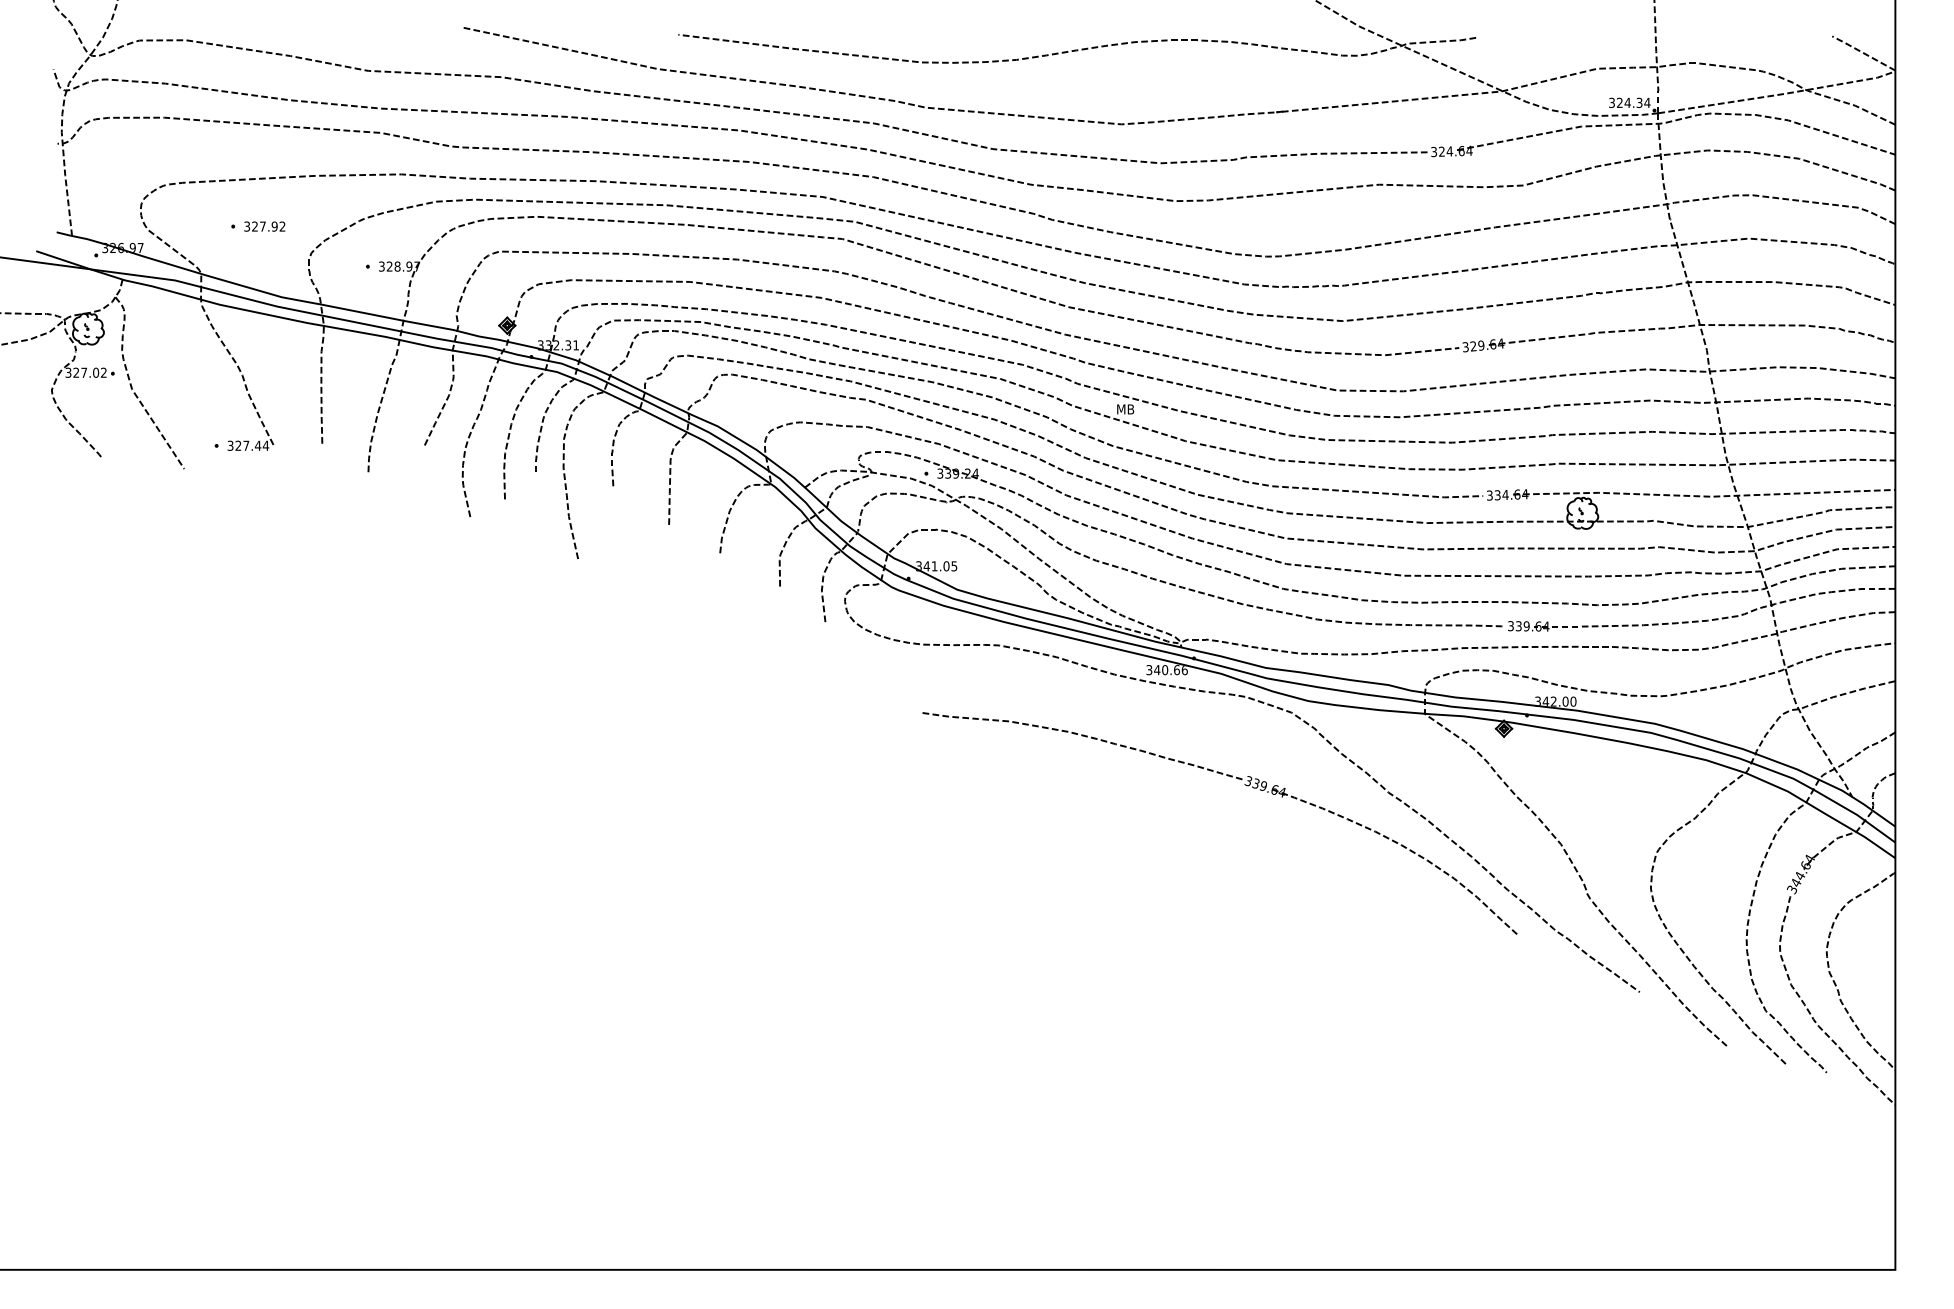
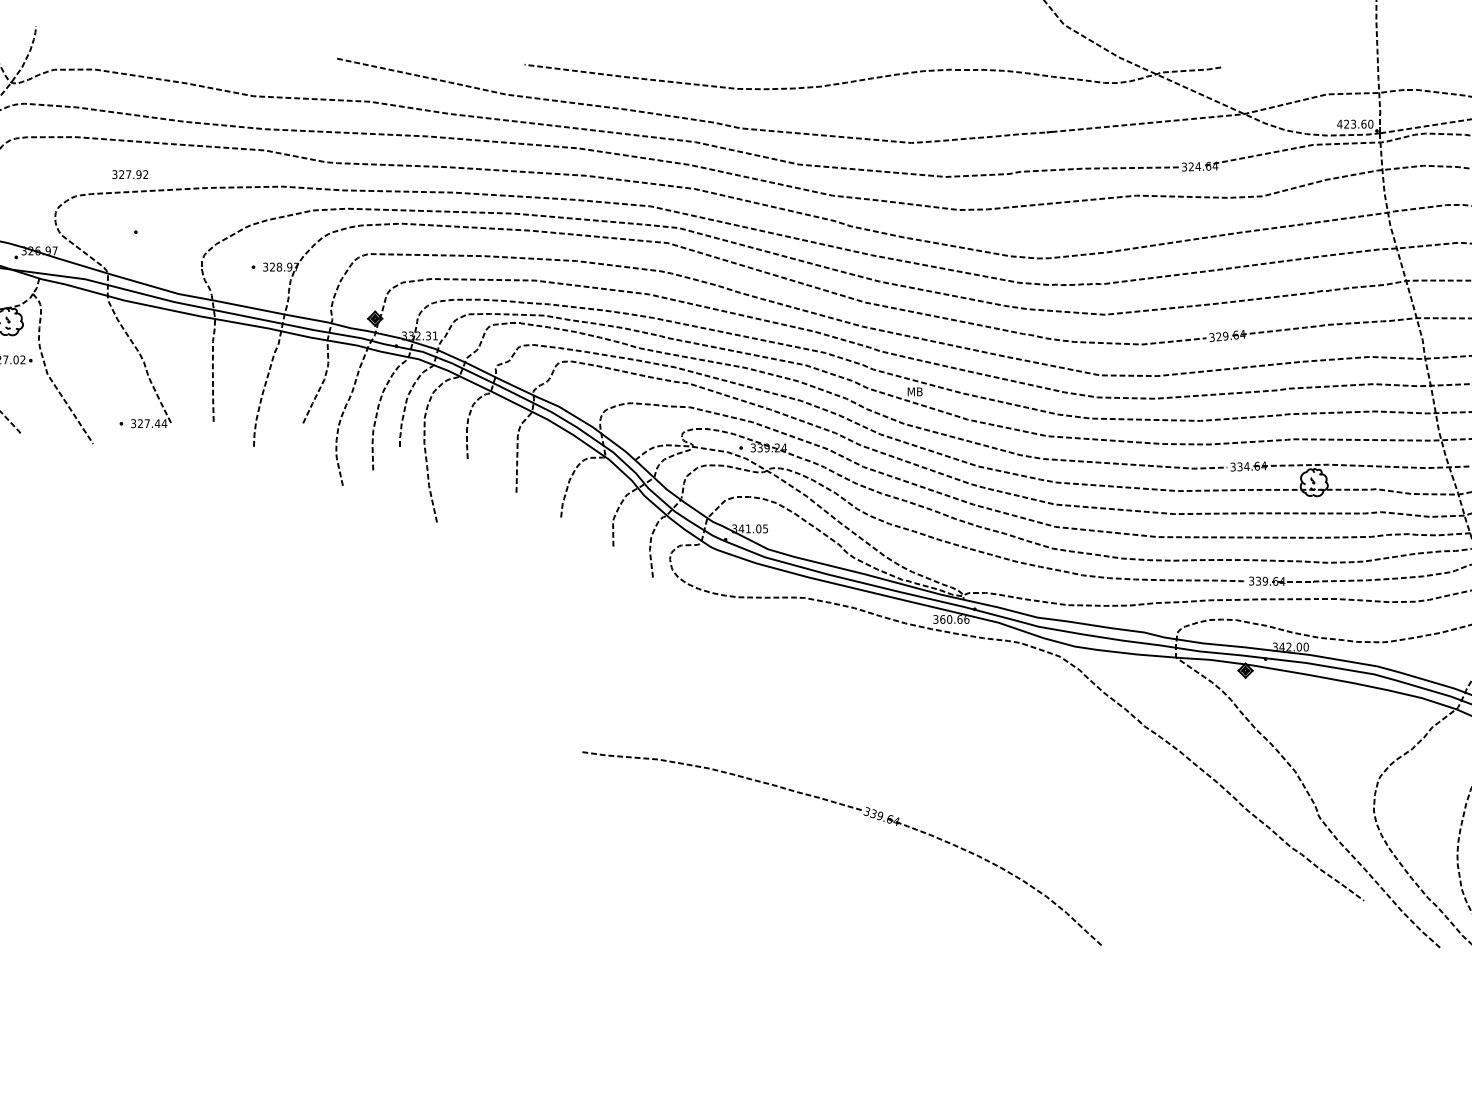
text: (1629, 102) -> (1355, 123), 324.34 -> 423.60
text: (264, 226) -> (130, 174), moved
text: (1157, 670) -> (942, 619), 340.66 -> 360.66
part: (1245, 785) -> (864, 815), moved

